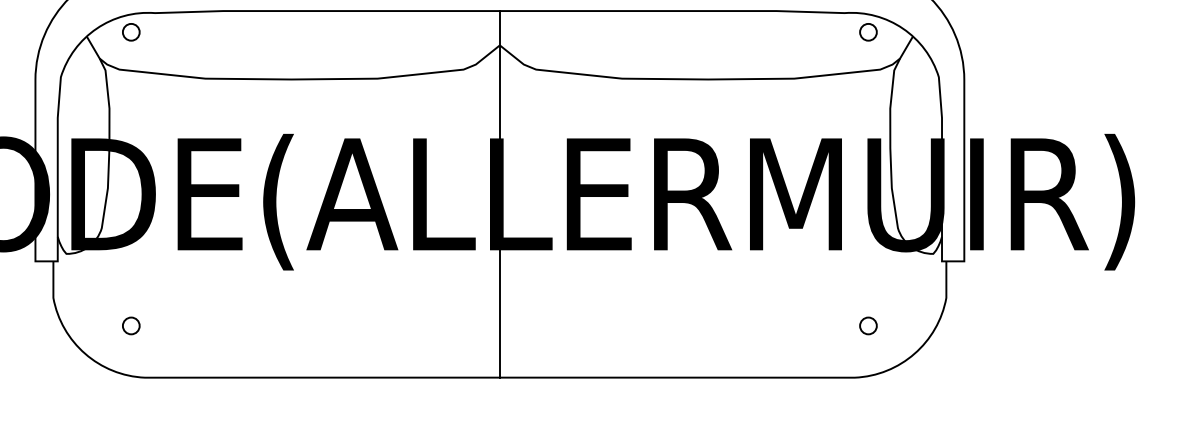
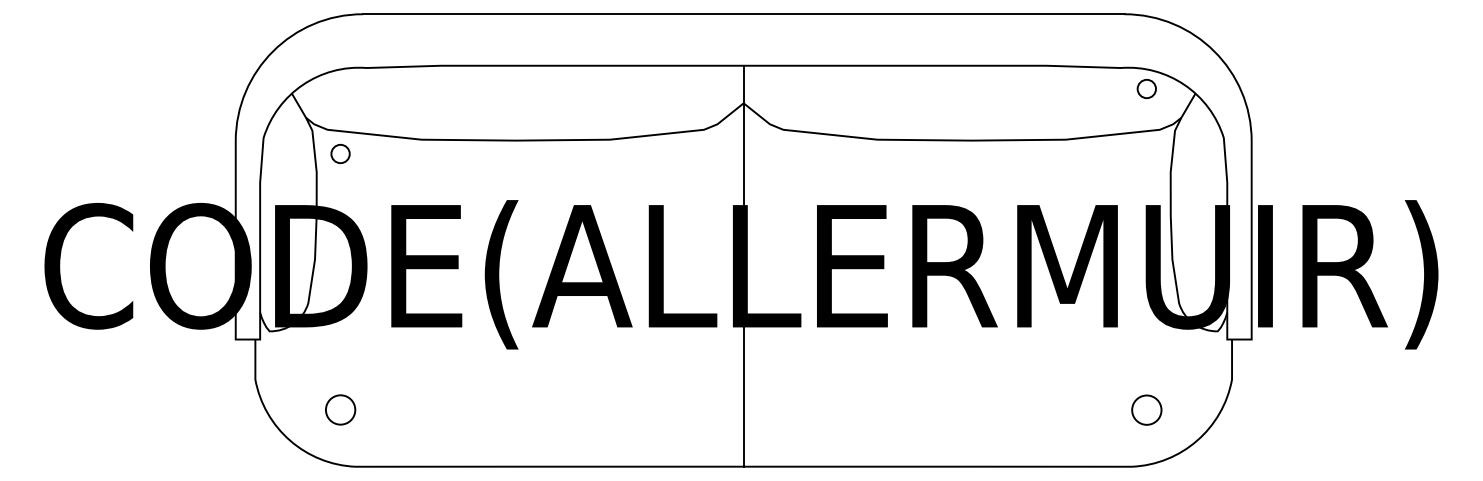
circle: (131, 31) -> (340, 153), moved
circle: (131, 326) -> (340, 410), size x1.6
circle: (868, 326) -> (1146, 410), size x1.6

